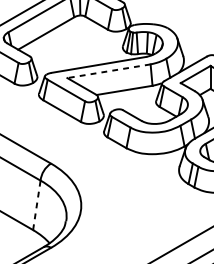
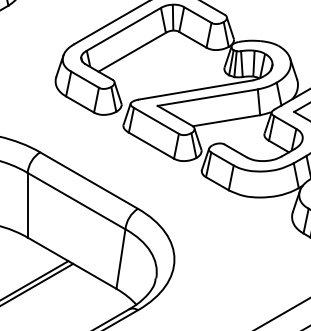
line: (108, 71) -> (207, 97), dashed -> solid
line: (37, 204) -> (121, 258), dashed -> solid

